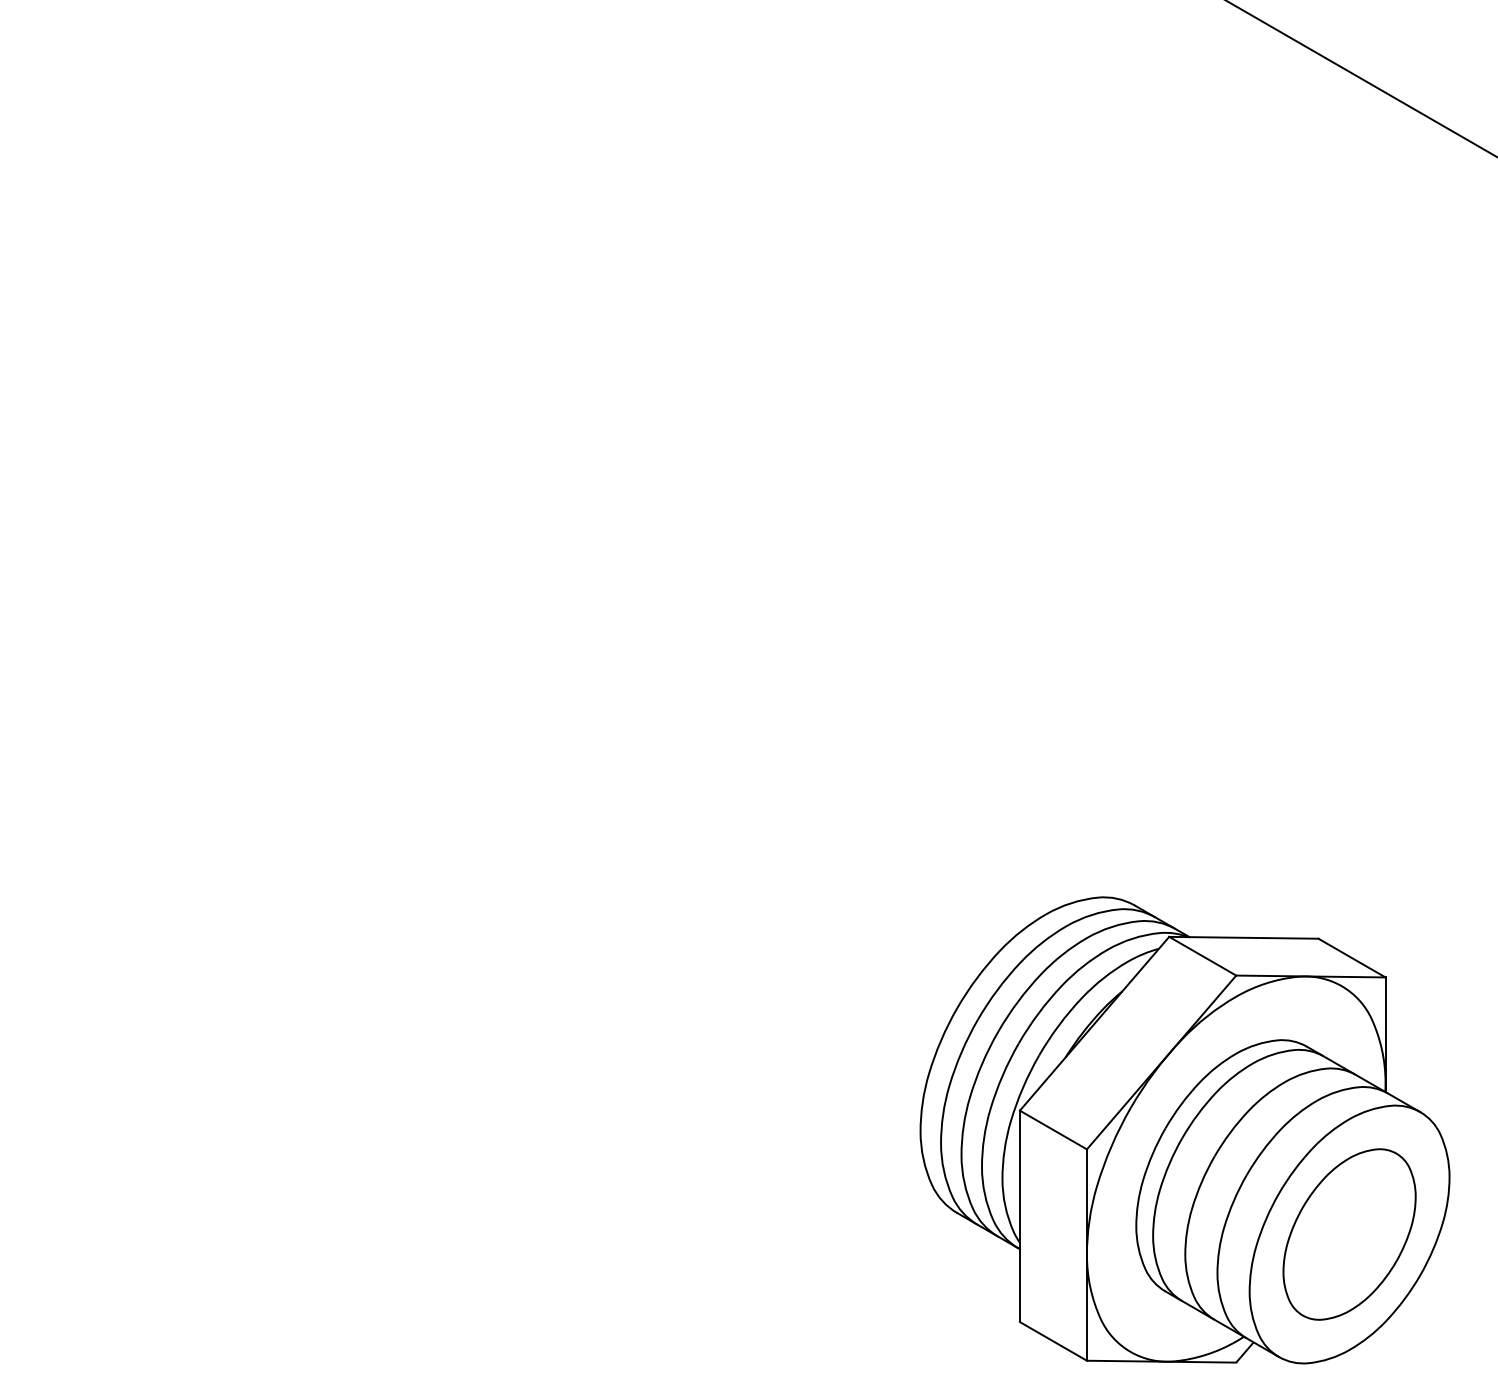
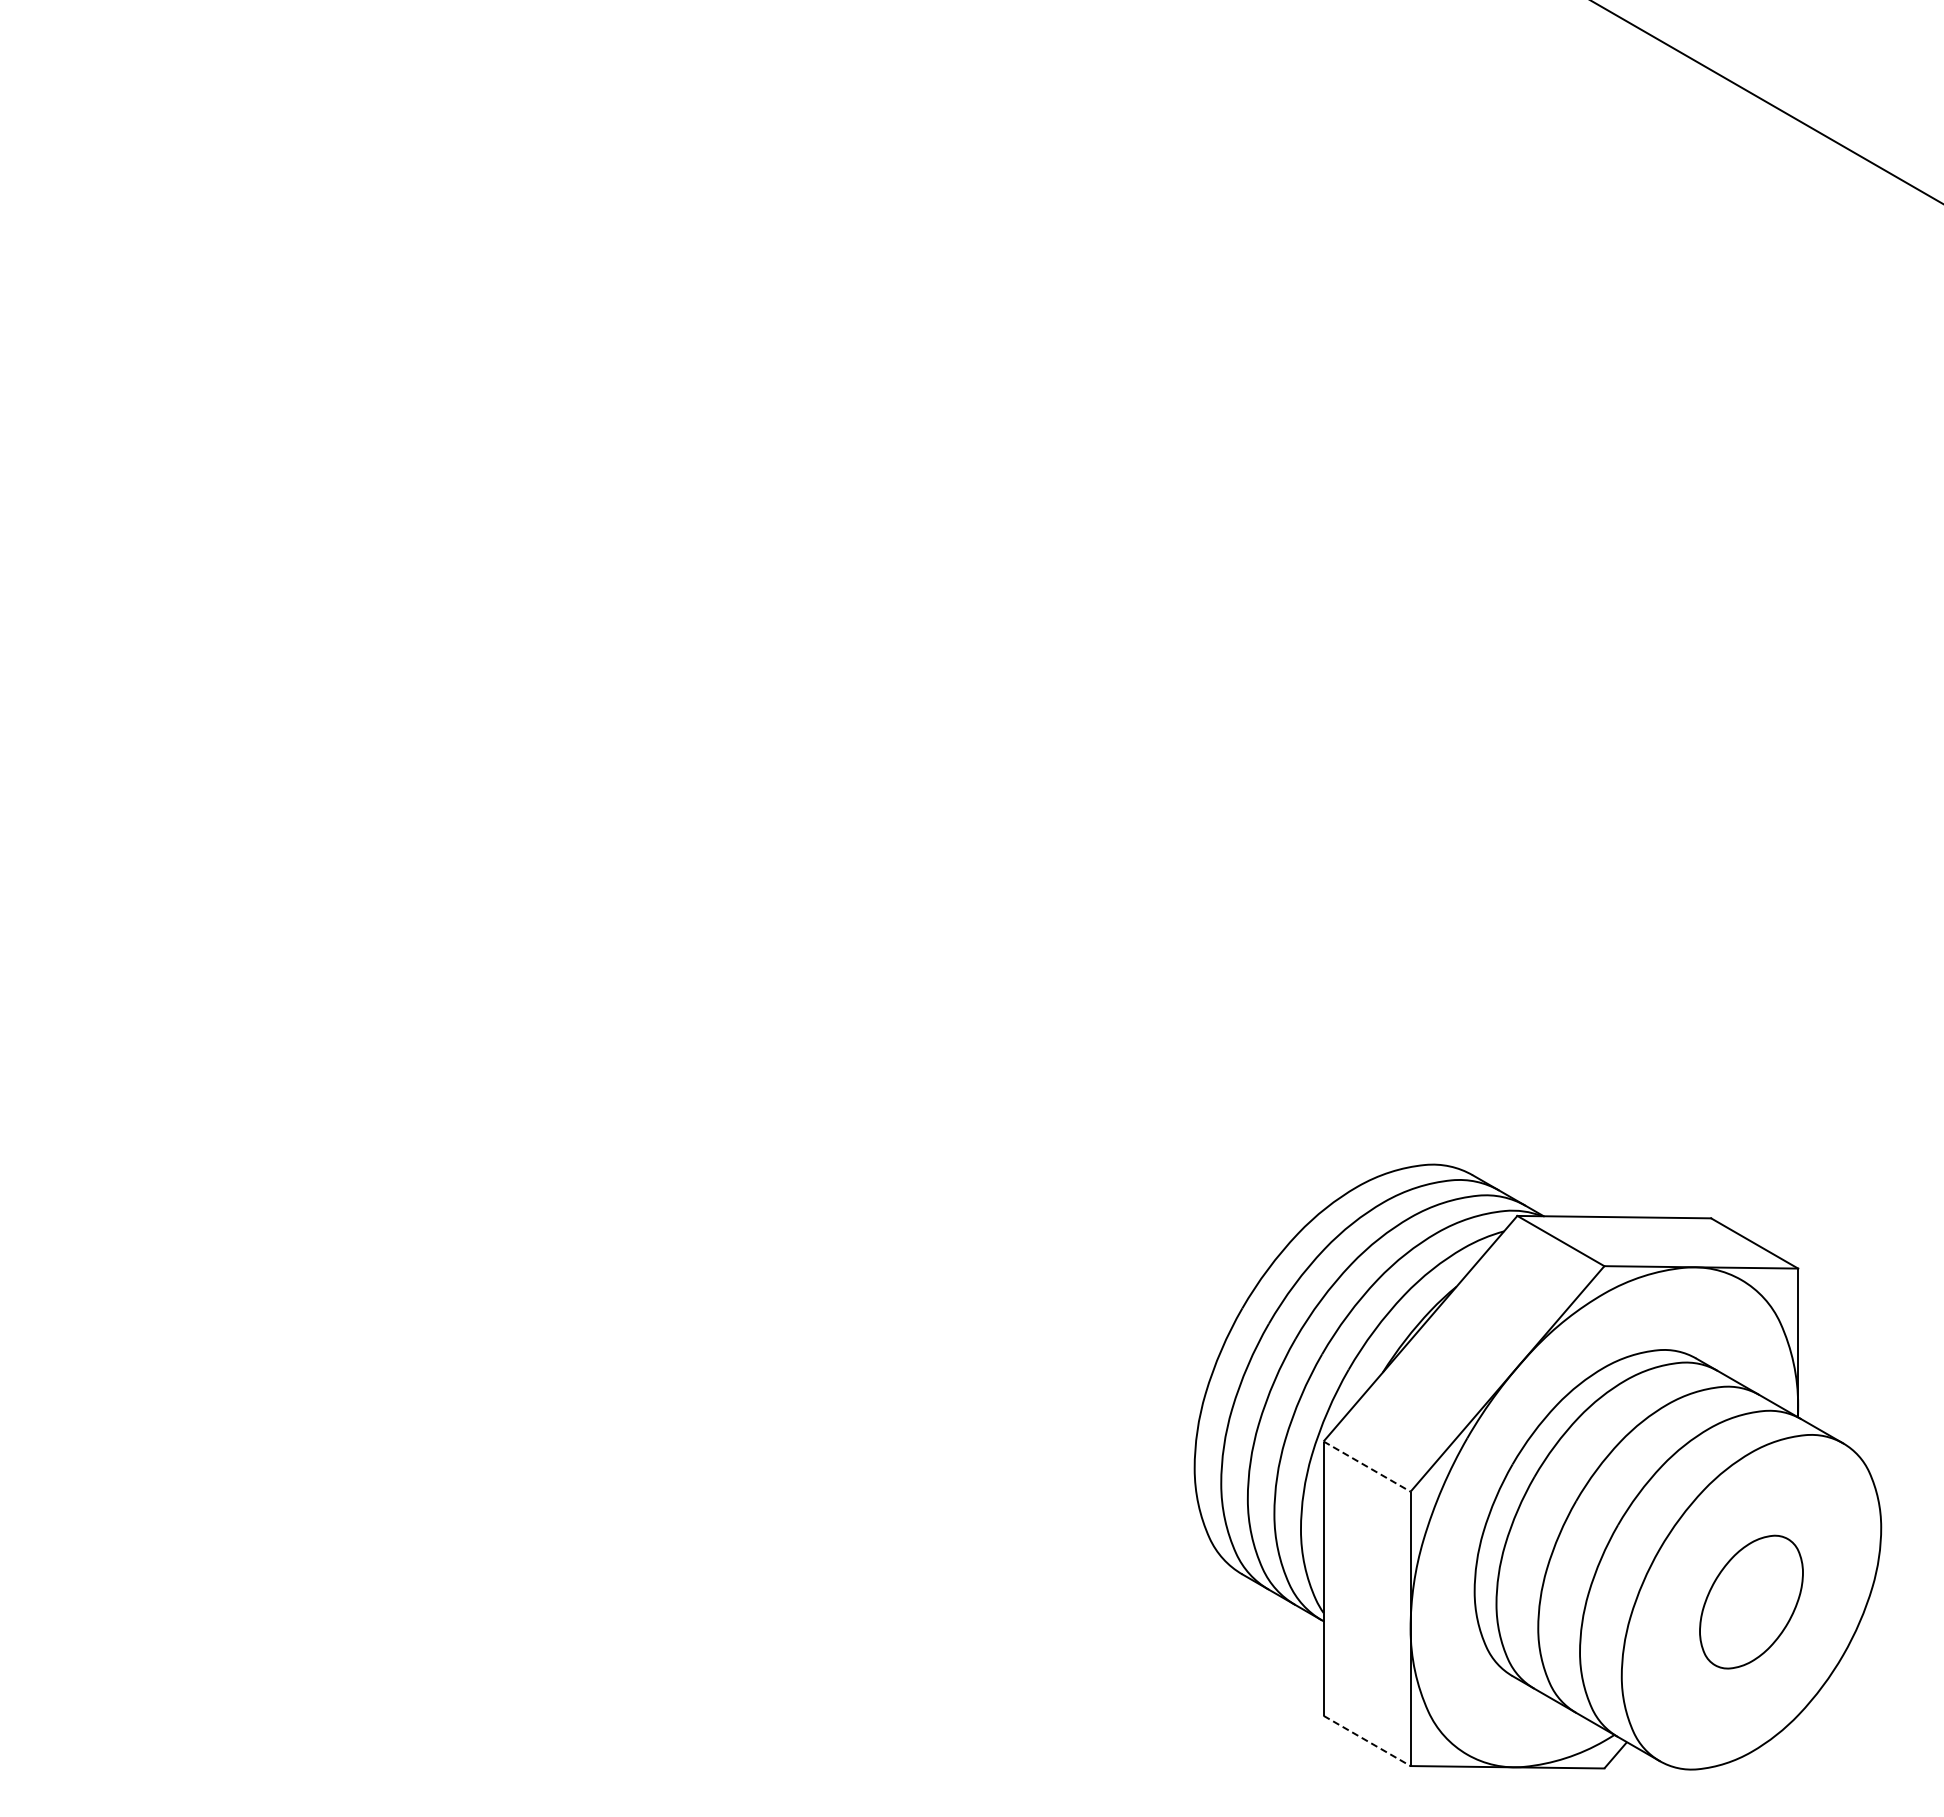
line: (1053, 1129) -> (1367, 1466), solid -> dashed
part: (1349, 1233) -> (1751, 1601), size x0.6
line: (1053, 1341) -> (1367, 1741), solid -> dashed

